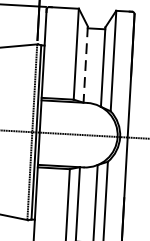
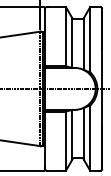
line: (85, 65) -> (72, 43), dashed -> solid

